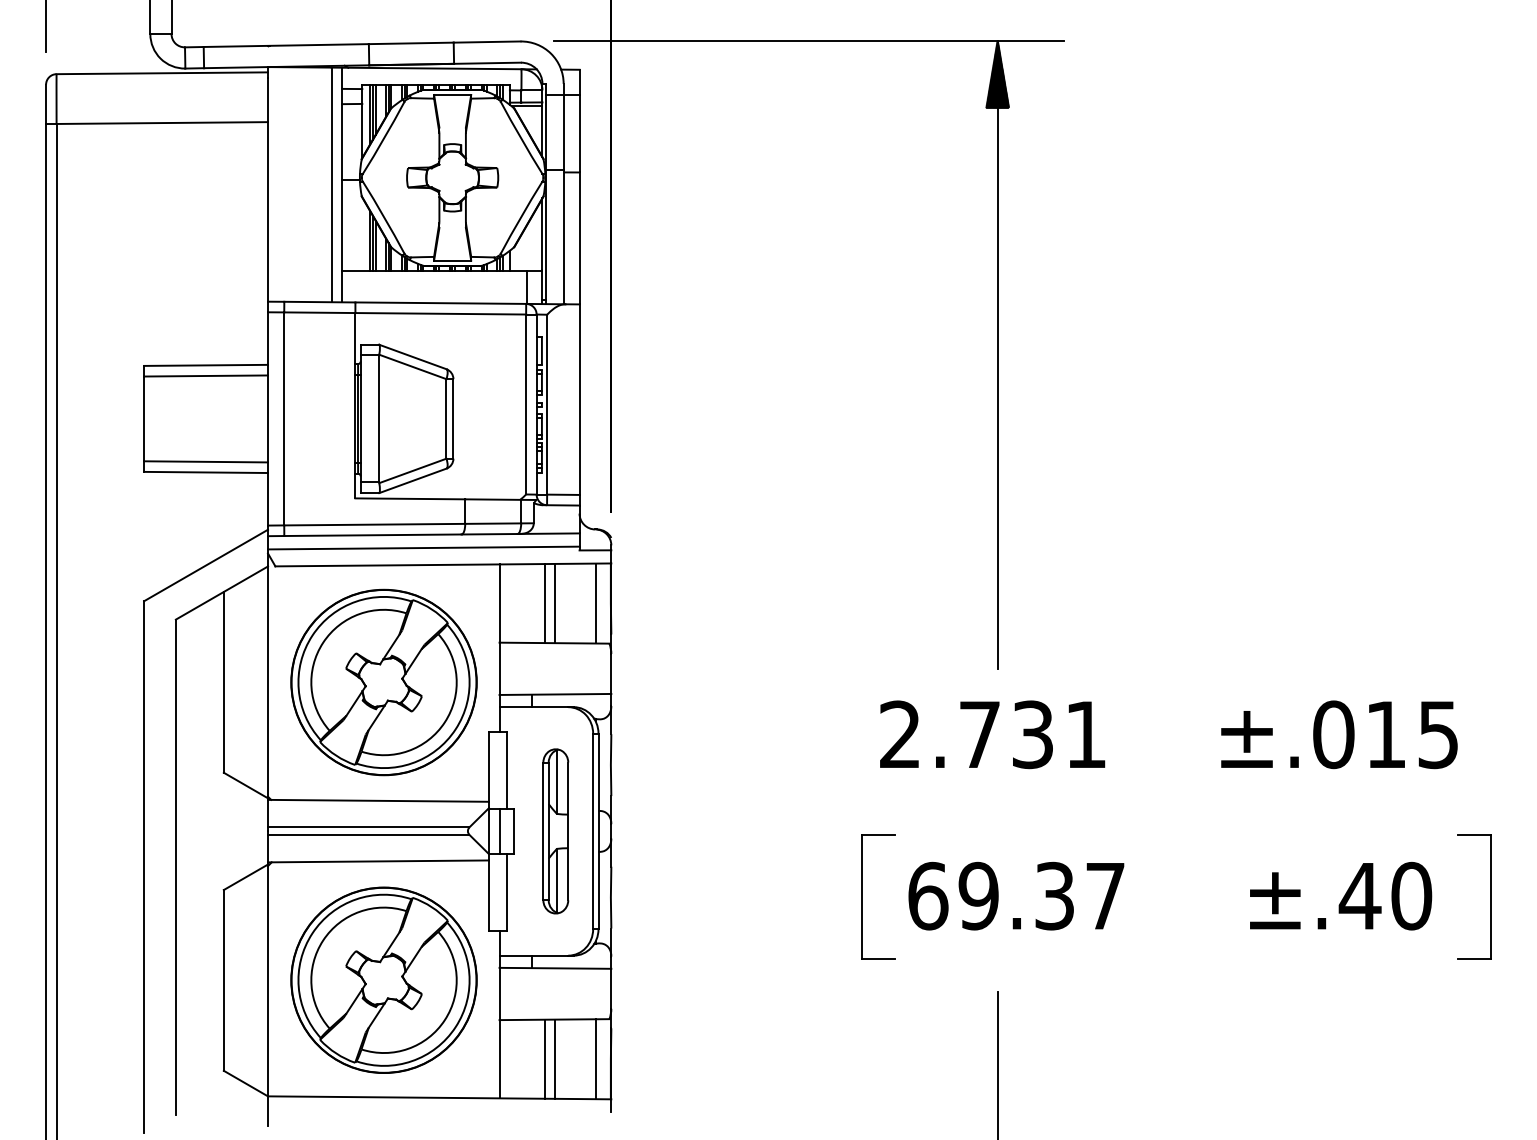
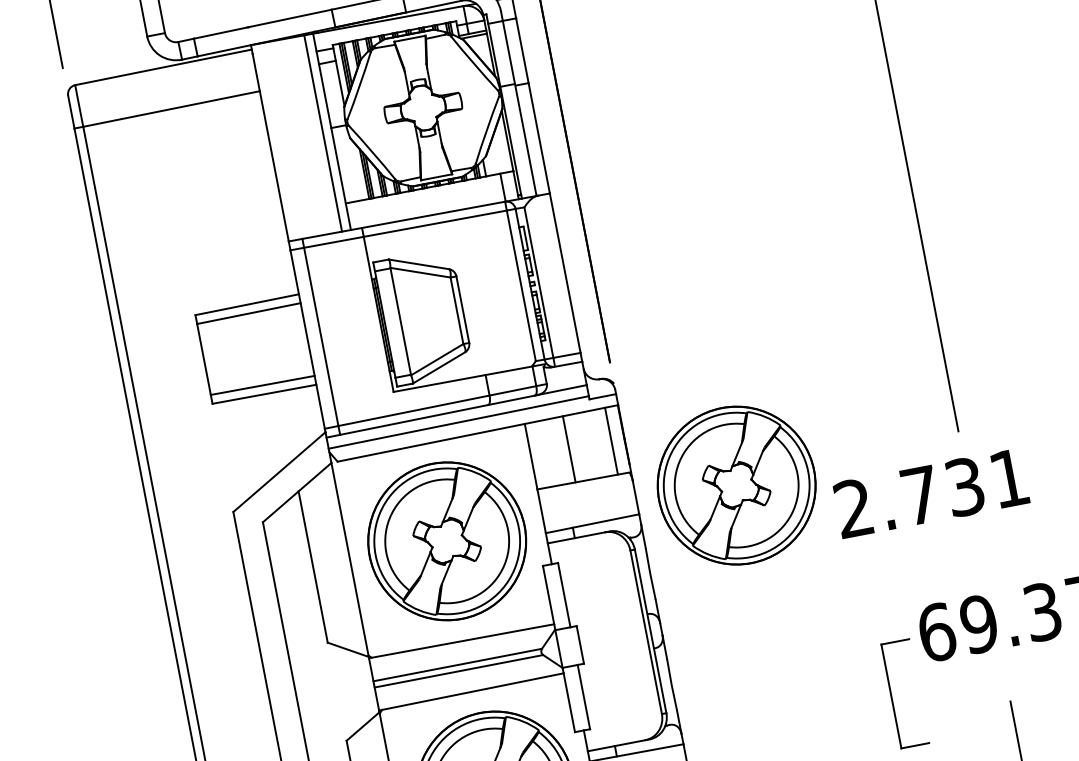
line: (554, 603) -> (577, 447), removed
part: (729, 682) -> (736, 485), added
text: (992, 734) -> (931, 493), moved
line: (499, 830) -> (567, 646), removed
part: (555, 831) -> (614, 638), removed
part: (862, 896) -> (892, 696), moved

